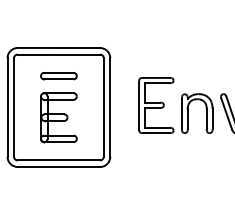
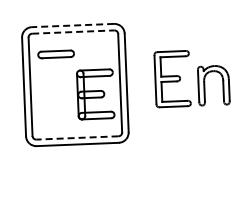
line: (58, 47) -> (72, 25), solid -> dashed
line: (59, 54) -> (73, 32), solid -> dashed
part: (58, 76) -> (55, 54), moved
part: (58, 117) -> (95, 94), moved
line: (58, 160) -> (77, 137), solid -> dashed

